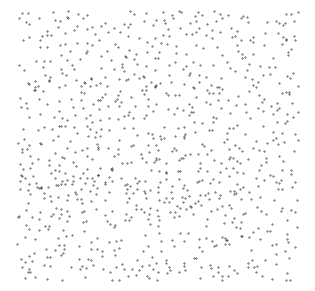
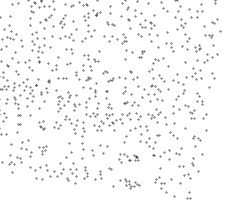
part: (172, 94) -> (109, 23), size x0.6
part: (73, 107) -> (22, 23), removed
part: (275, 108) -> (197, 47), size x0.6
part: (243, 111) -> (169, 46), size x0.6
part: (212, 123) -> (141, 53), size x0.6
part: (130, 131) -> (69, 50), size x0.6
part: (180, 132) -> (112, 57), removed
part: (285, 165) -> (199, 98), size x0.6
part: (208, 181) -> (131, 103), size x0.7
part: (288, 210) -> (197, 138), size x0.6
part: (110, 219) -> (41, 125), size x0.6
part: (214, 244) -> (128, 158), size x0.7
part: (115, 247) -> (42, 149), size x0.6
part: (282, 254) -> (186, 175), size x0.6
part: (219, 272) -> (129, 183), size x0.6

